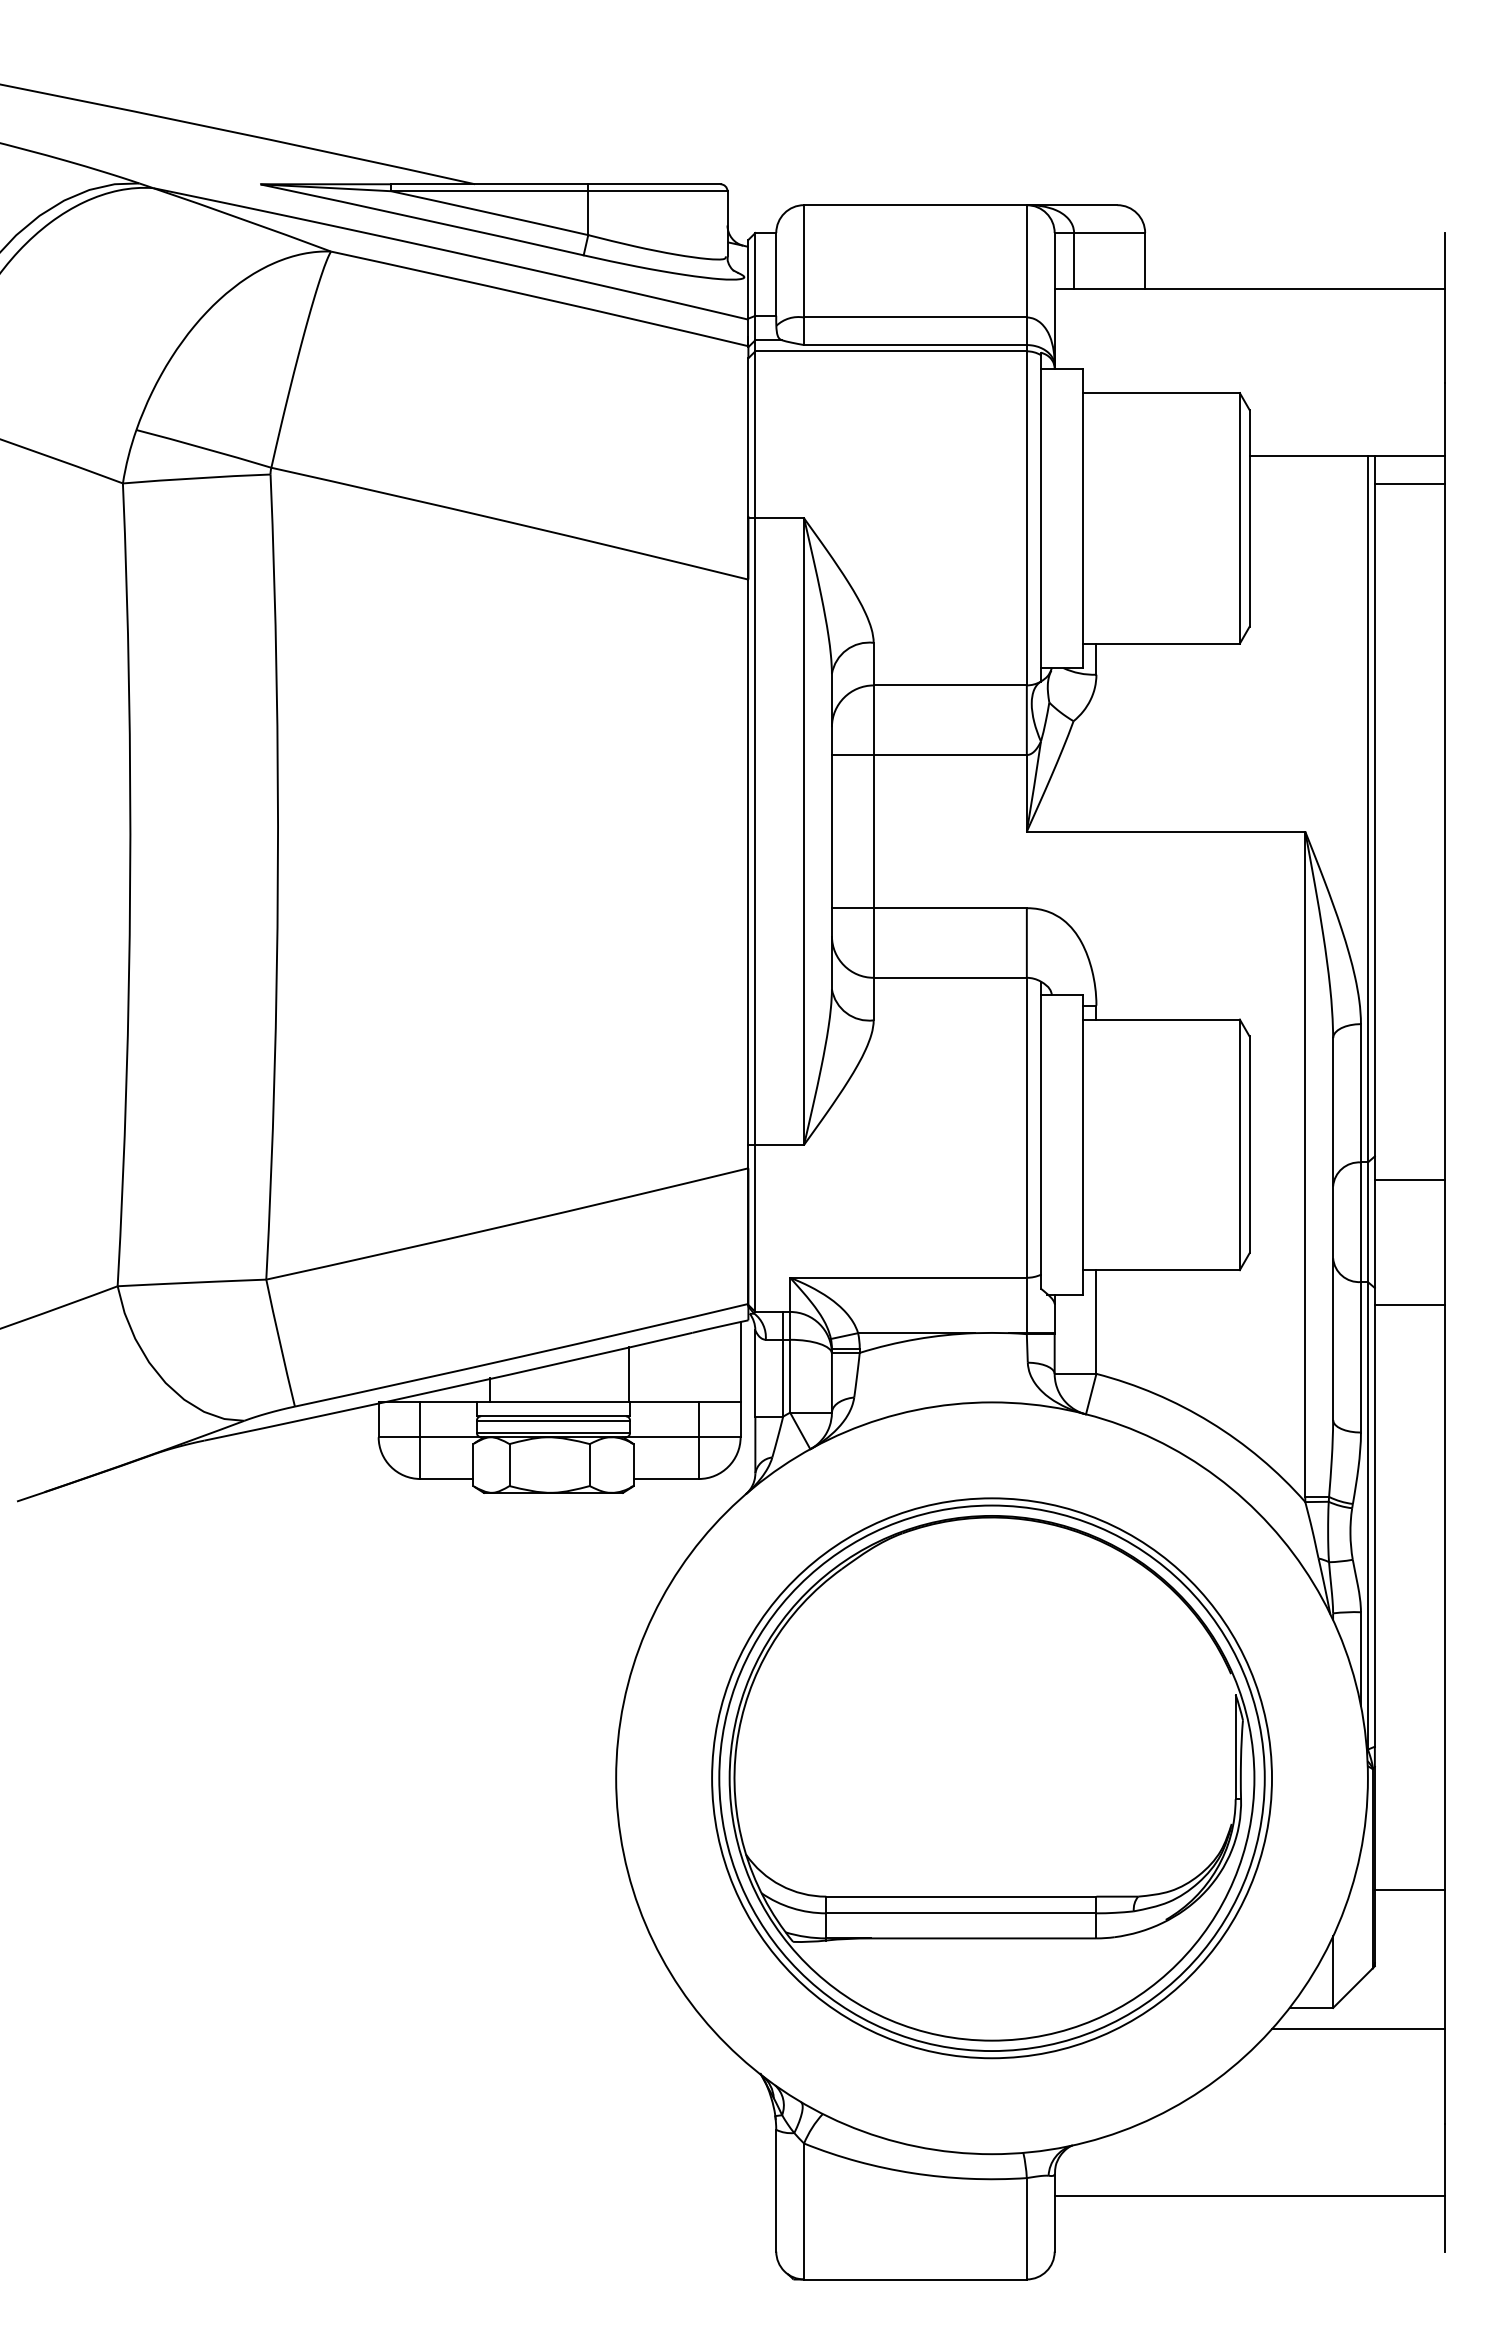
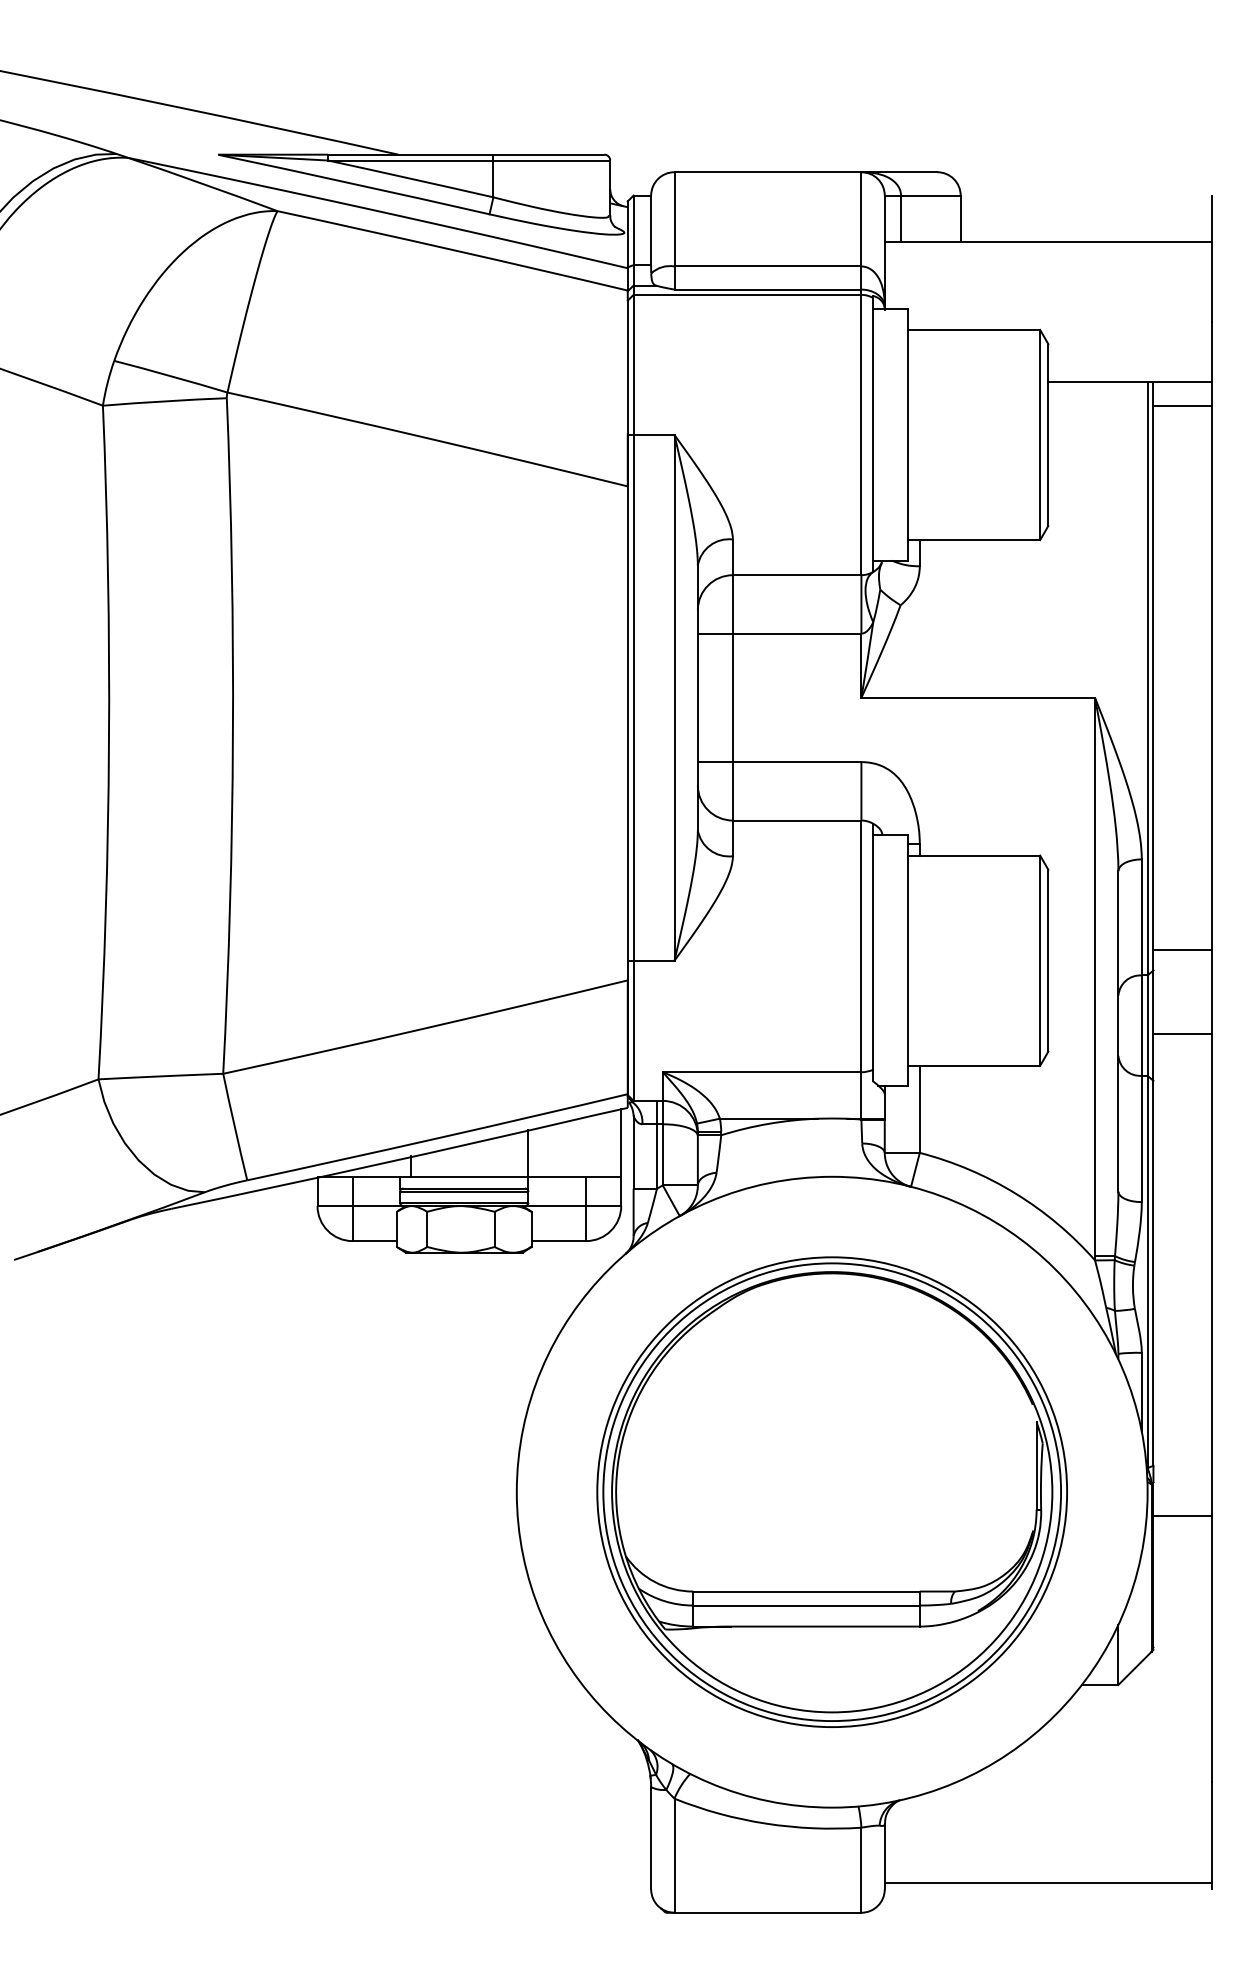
line: (1409, 1179) -> (1182, 950), moved
line: (1409, 1304) -> (1182, 1033), moved
line: (1409, 1889) -> (1182, 1515), moved
line: (1358, 2028) -> (1139, 1702), removed
line: (1249, 2195) -> (1048, 1882), moved

